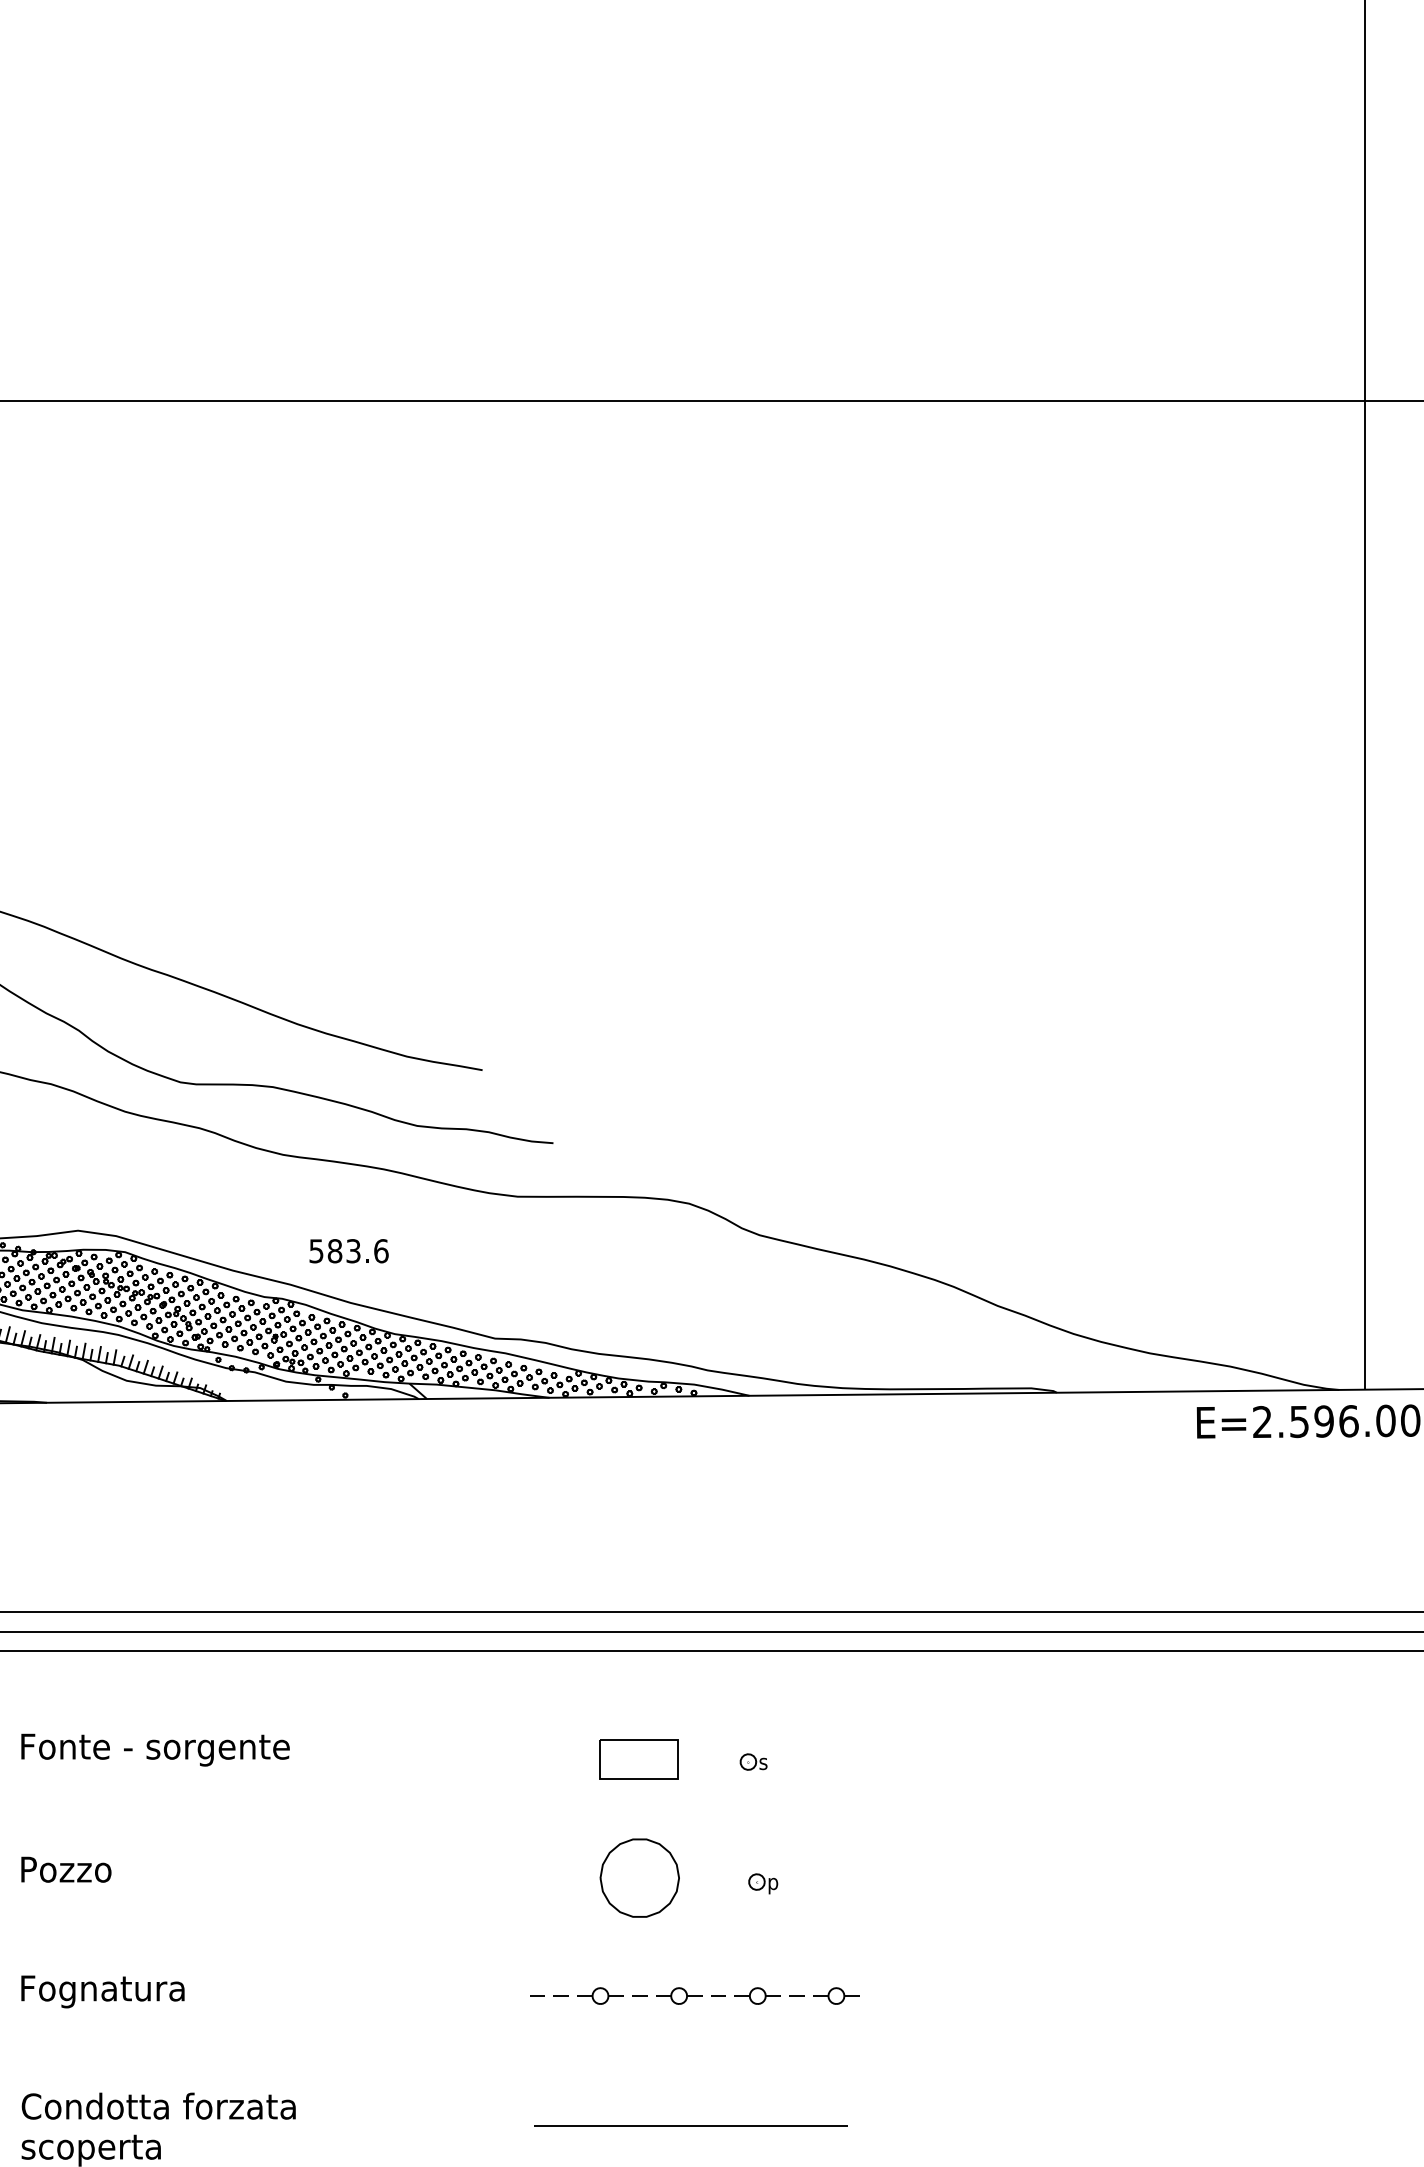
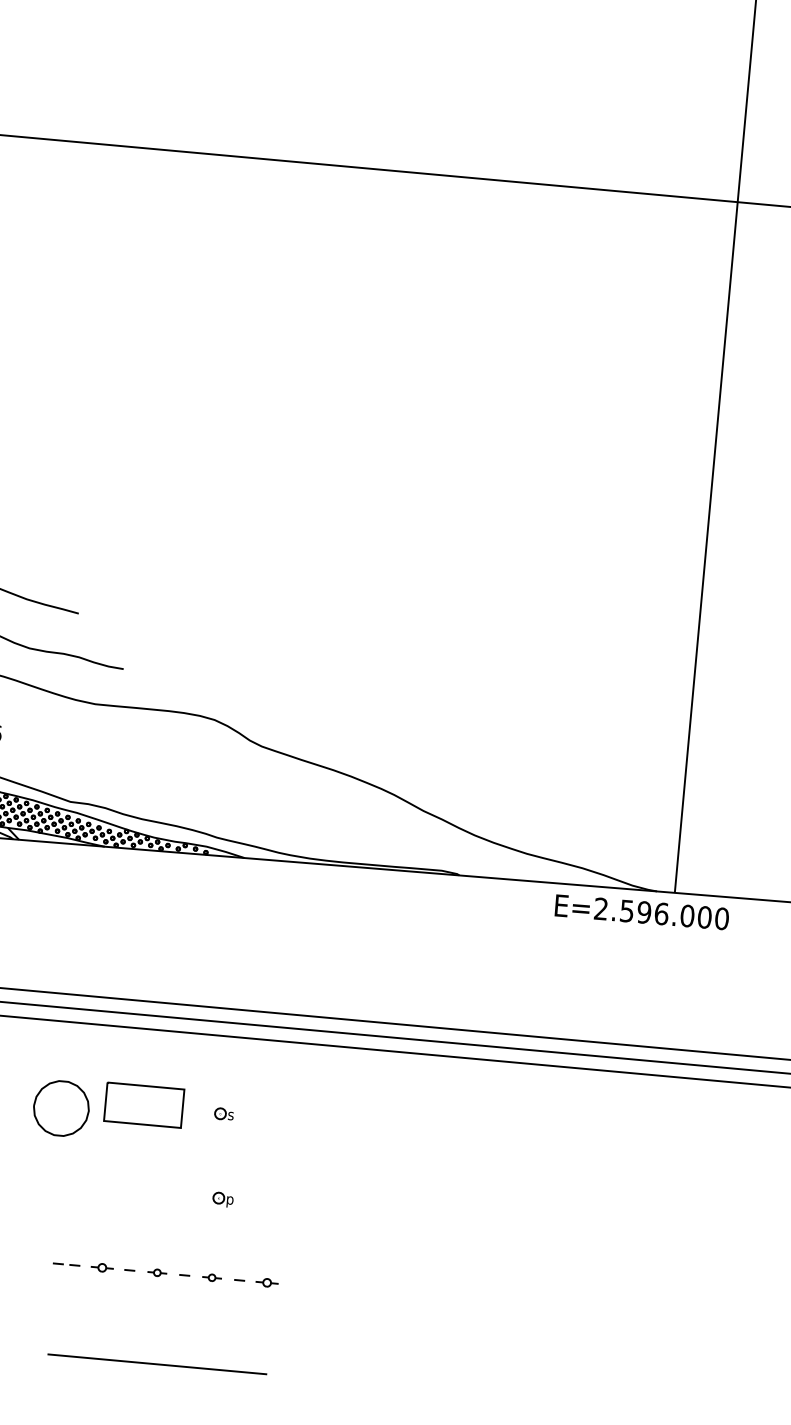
part: (638, 1759) -> (143, 1105), size x1.4
part: (639, 1877) -> (61, 1108), moved
part: (600, 1995) -> (102, 1267), size x0.7
part: (679, 1995) -> (157, 1272), size x0.6
part: (757, 1995) -> (212, 1277), size x0.6
part: (836, 1995) -> (267, 1282), size x0.7

